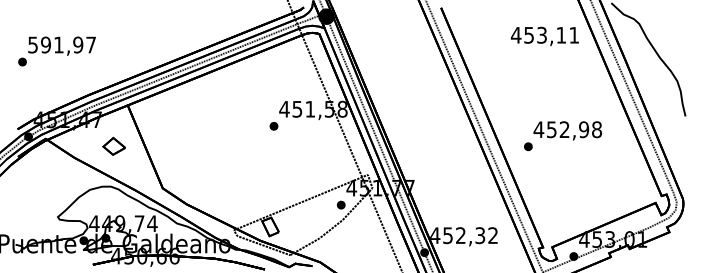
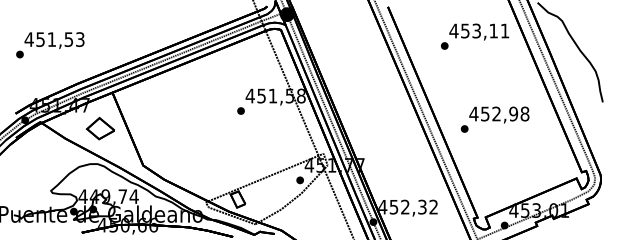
text: (61, 44) -> (54, 39), 591,97 -> 451,53
part: (505, 52) -> (444, 46), added
part: (113, 146) -> (99, 128), size x1.43

